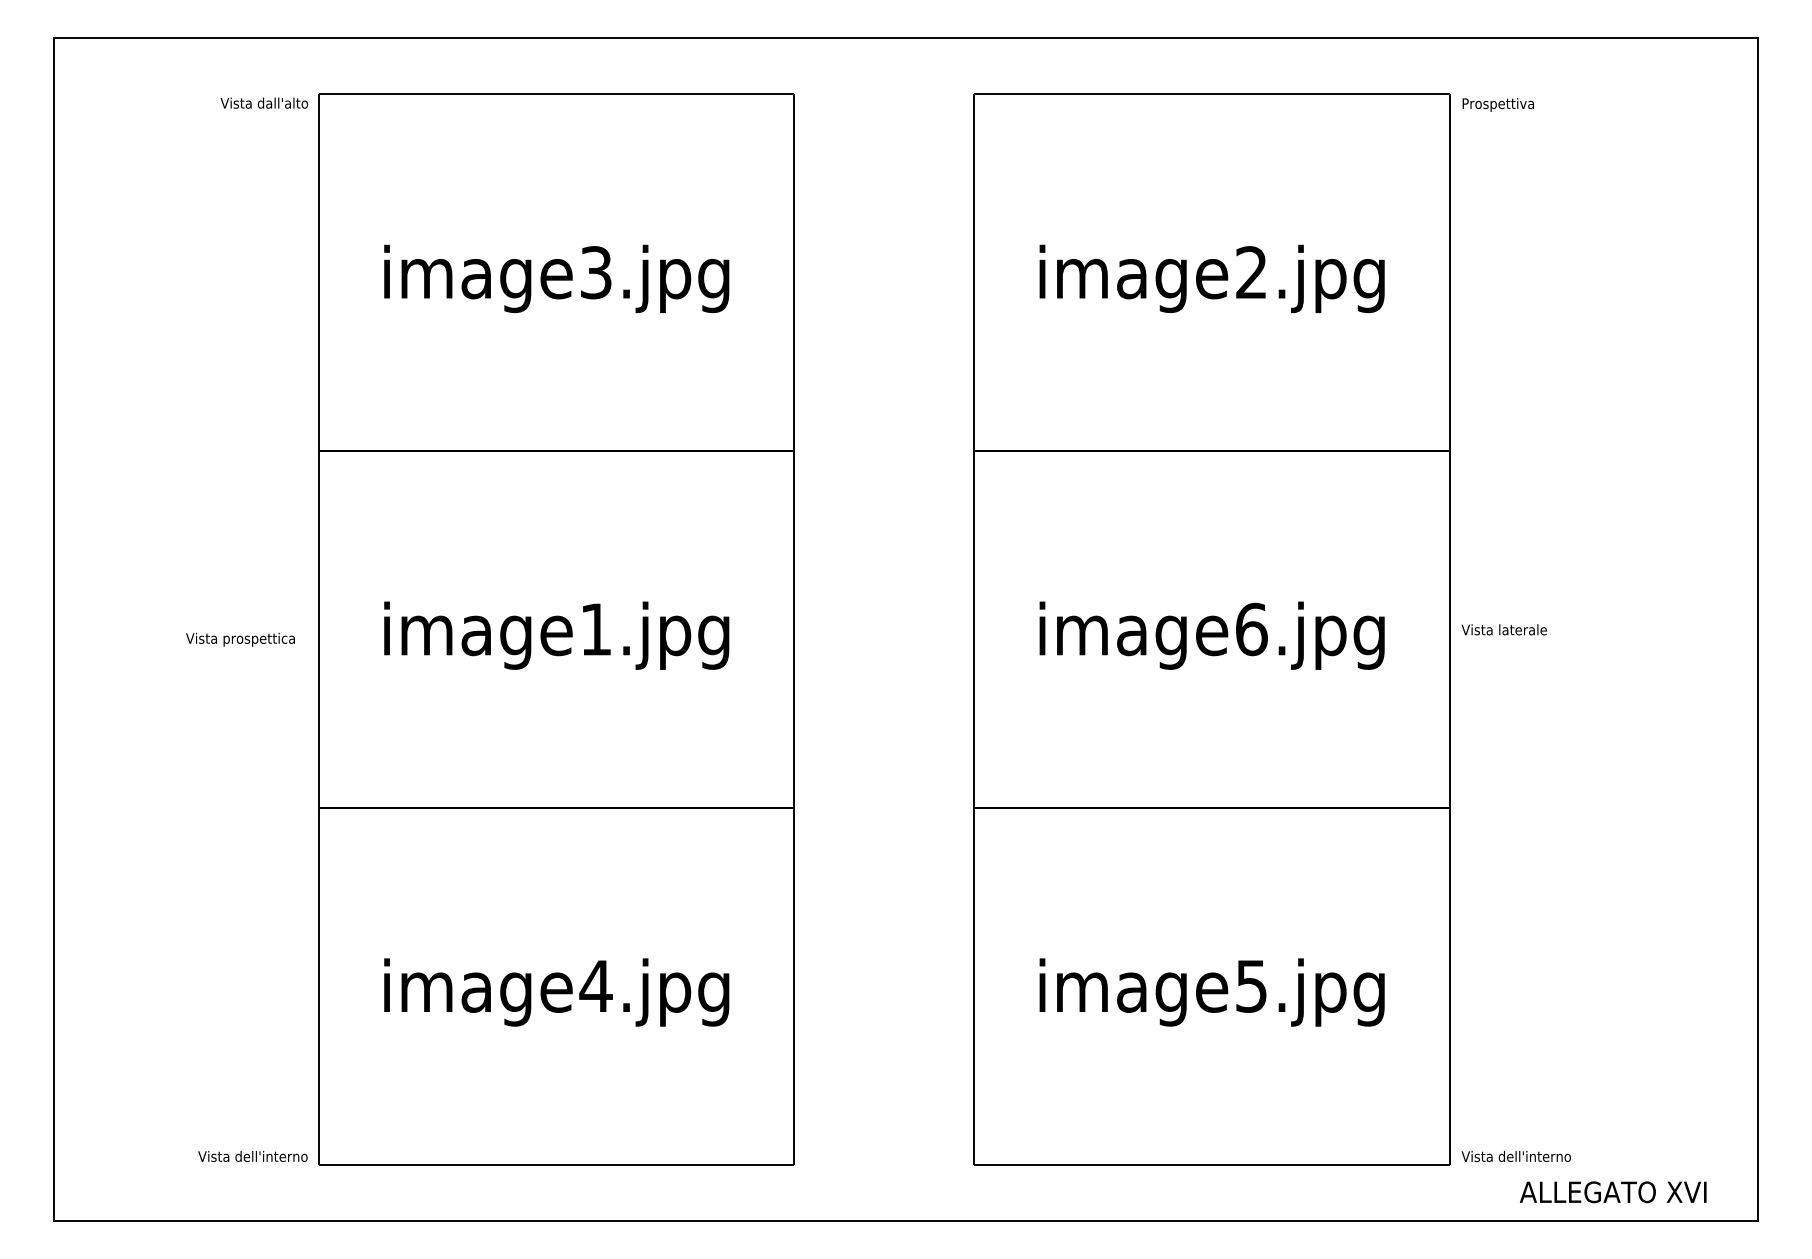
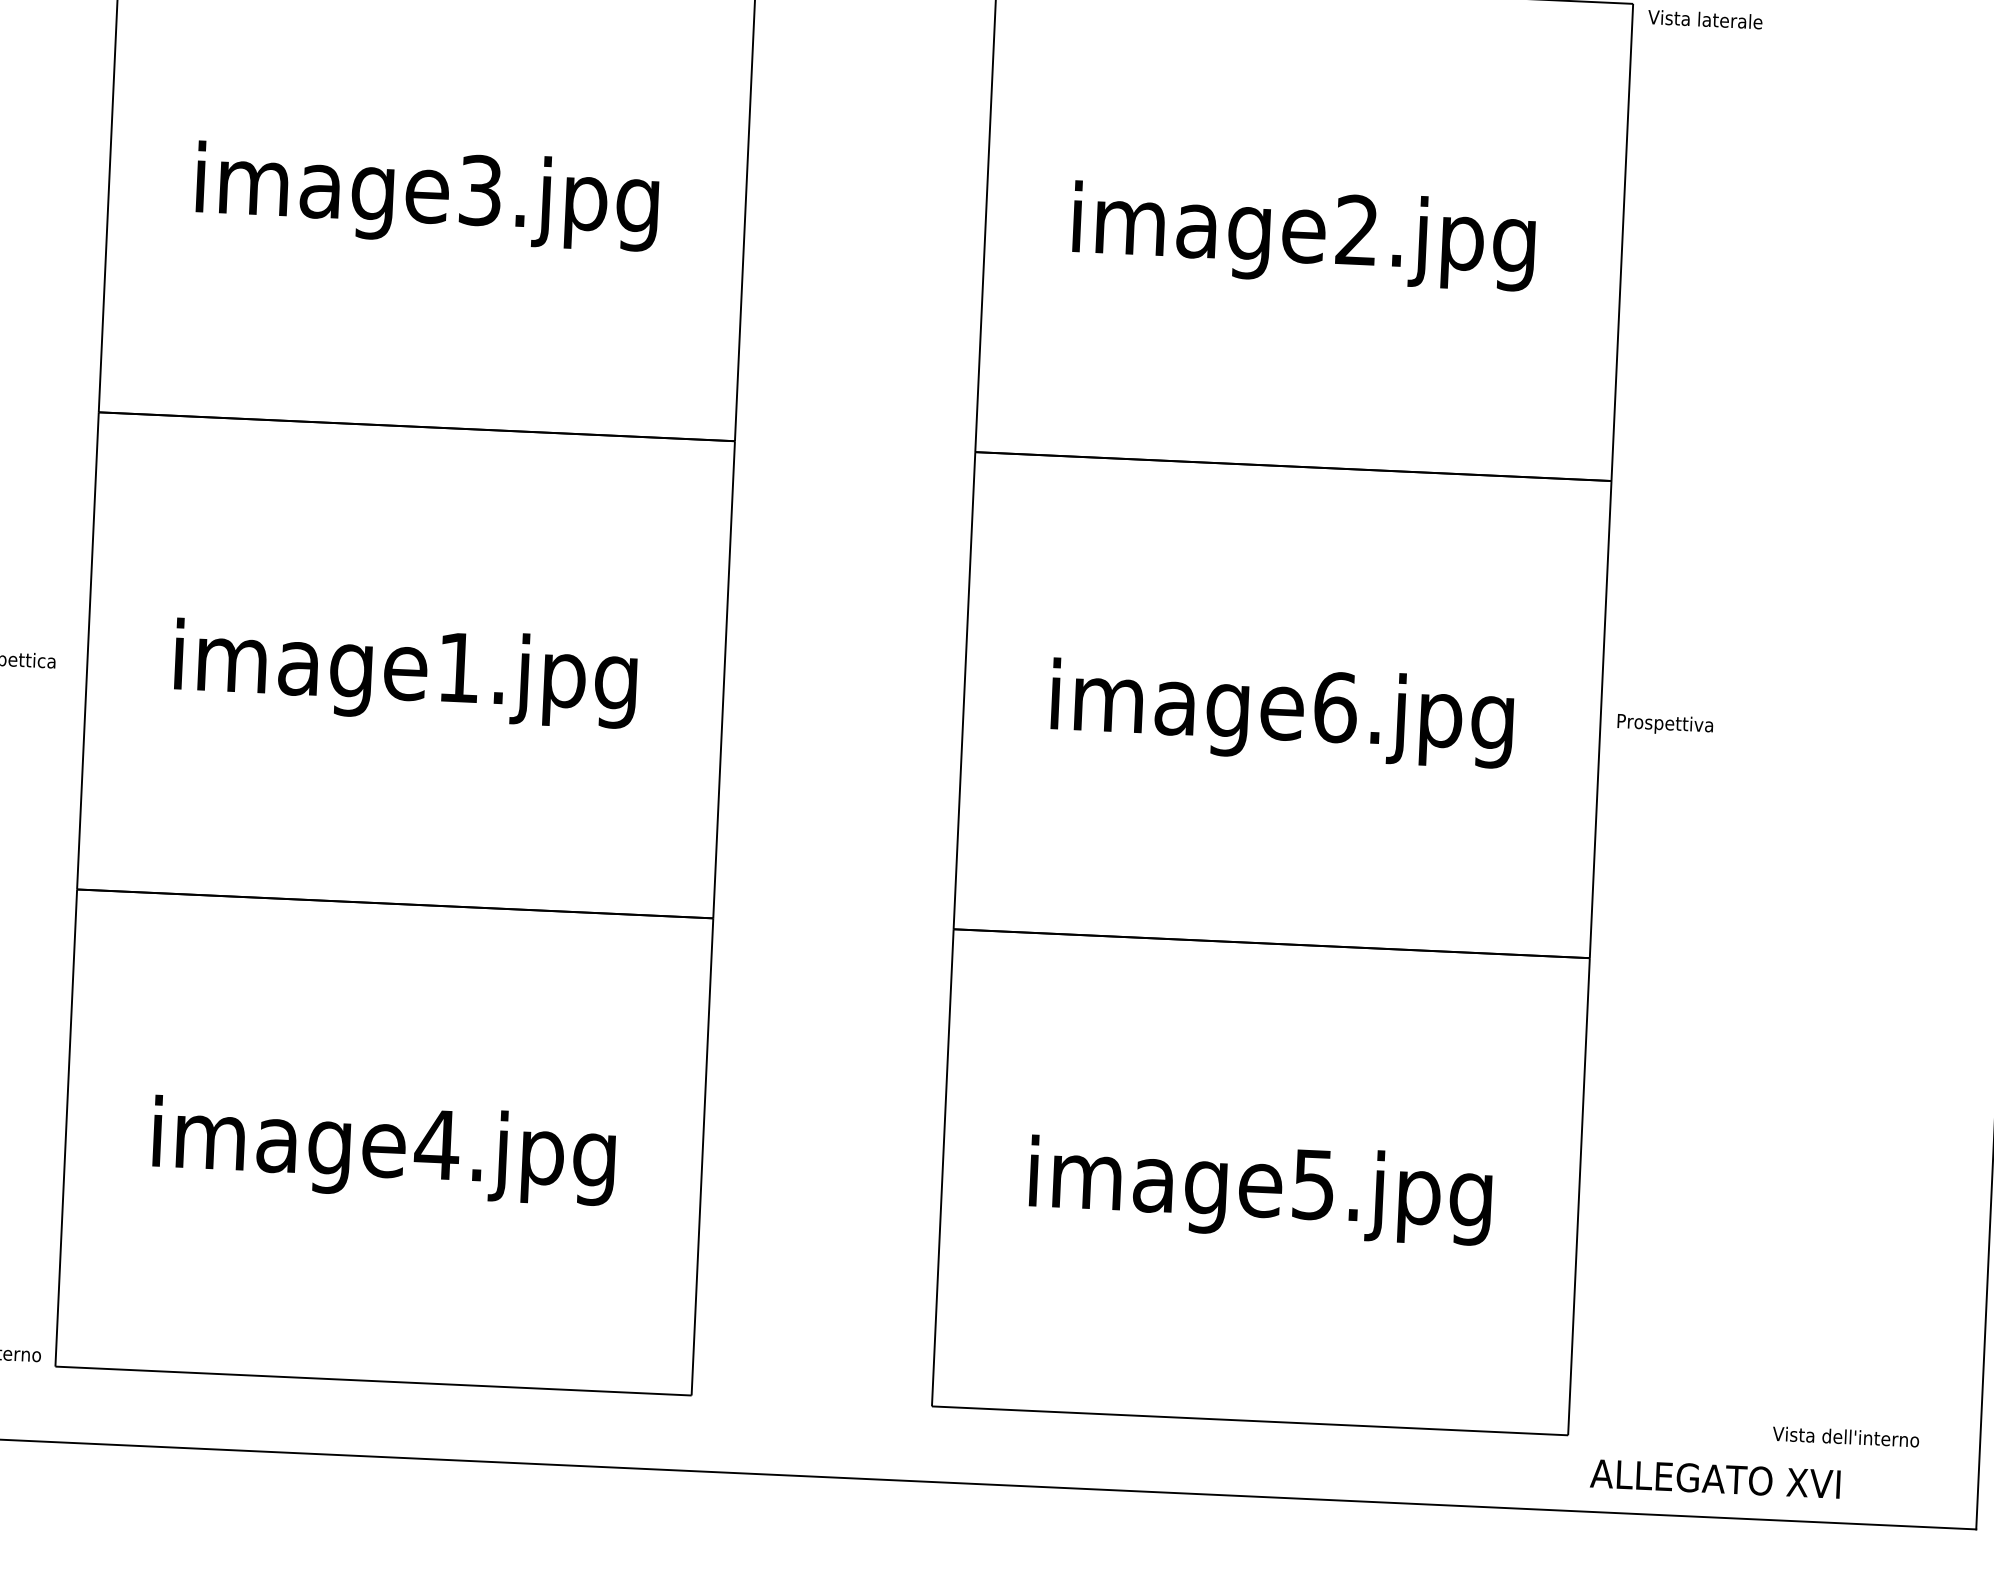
text: (1503, 104) -> (1704, 20), Prospettiva -> Vista laterale
text: (1503, 631) -> (1672, 725), Vista laterale -> Prospettiva
text: (1515, 1156) -> (1844, 1436), moved
text: (1613, 1192) -> (1715, 1479), moved

